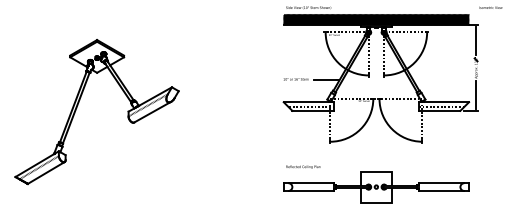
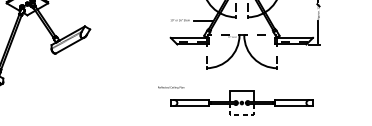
text: (303, 166) -> (171, 87), moved
line: (376, 202) -> (241, 114), solid -> dashed

